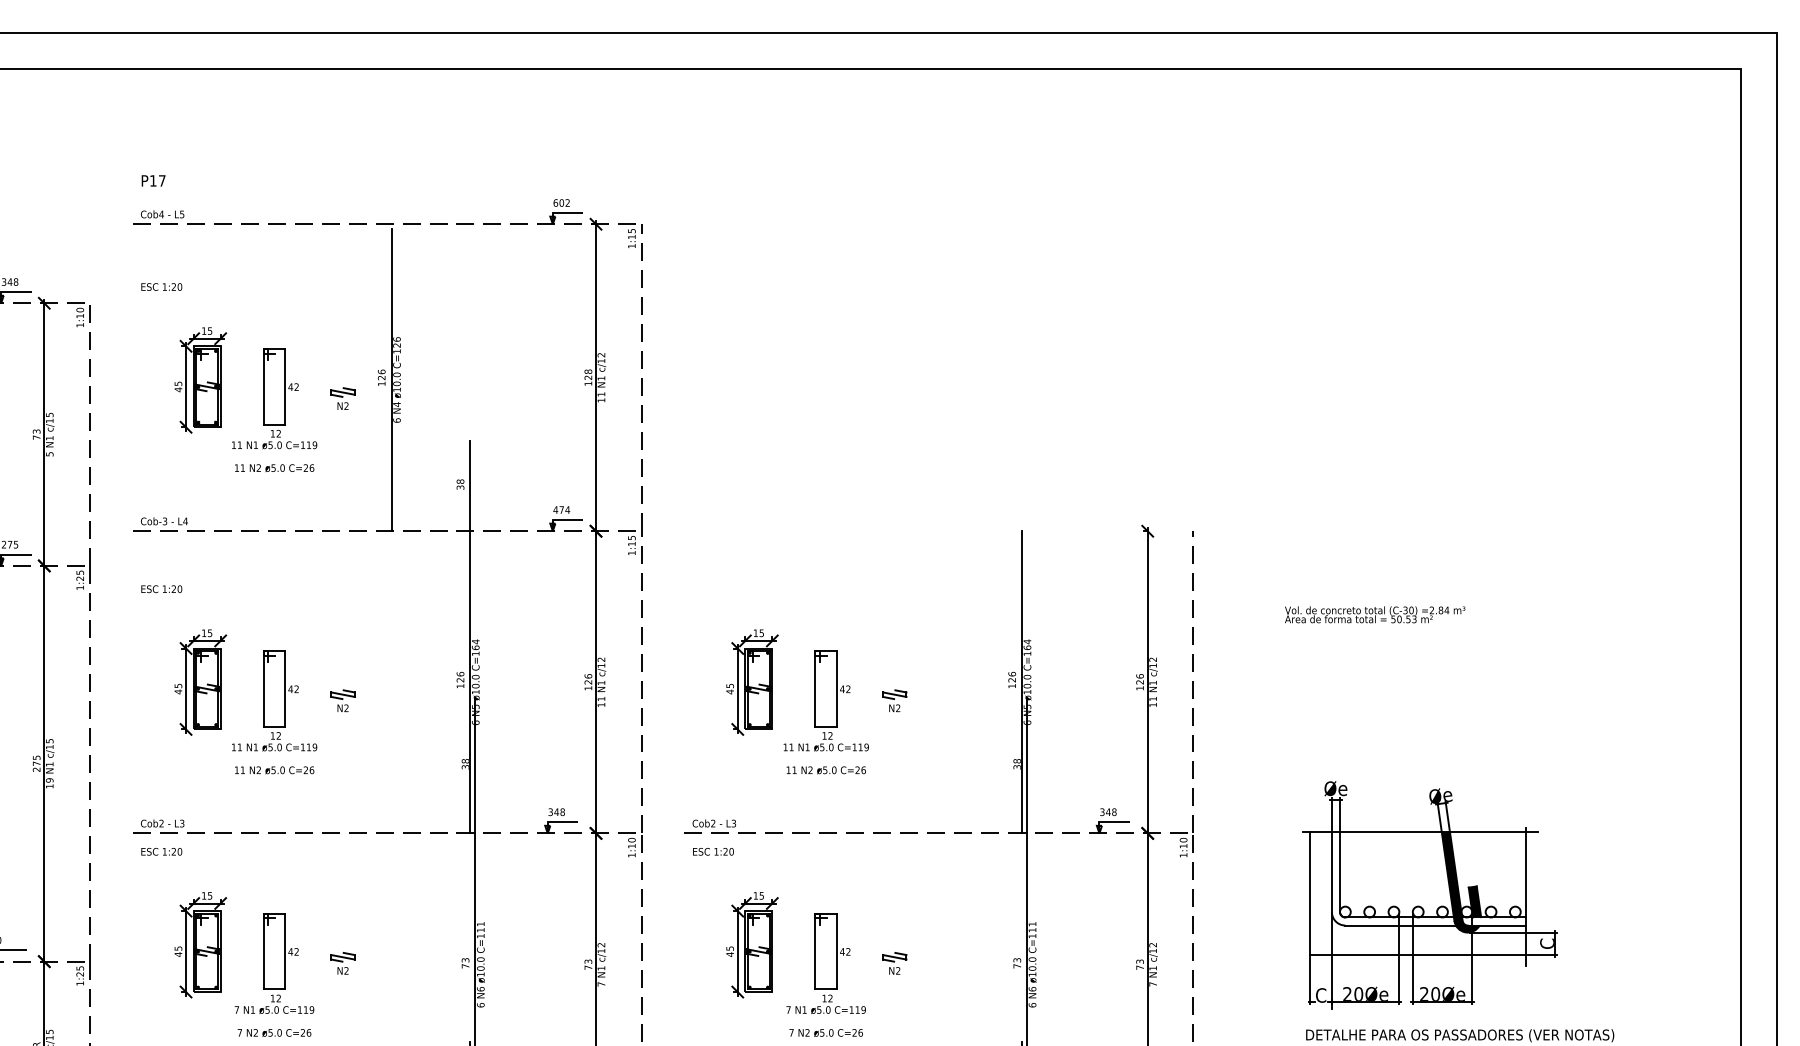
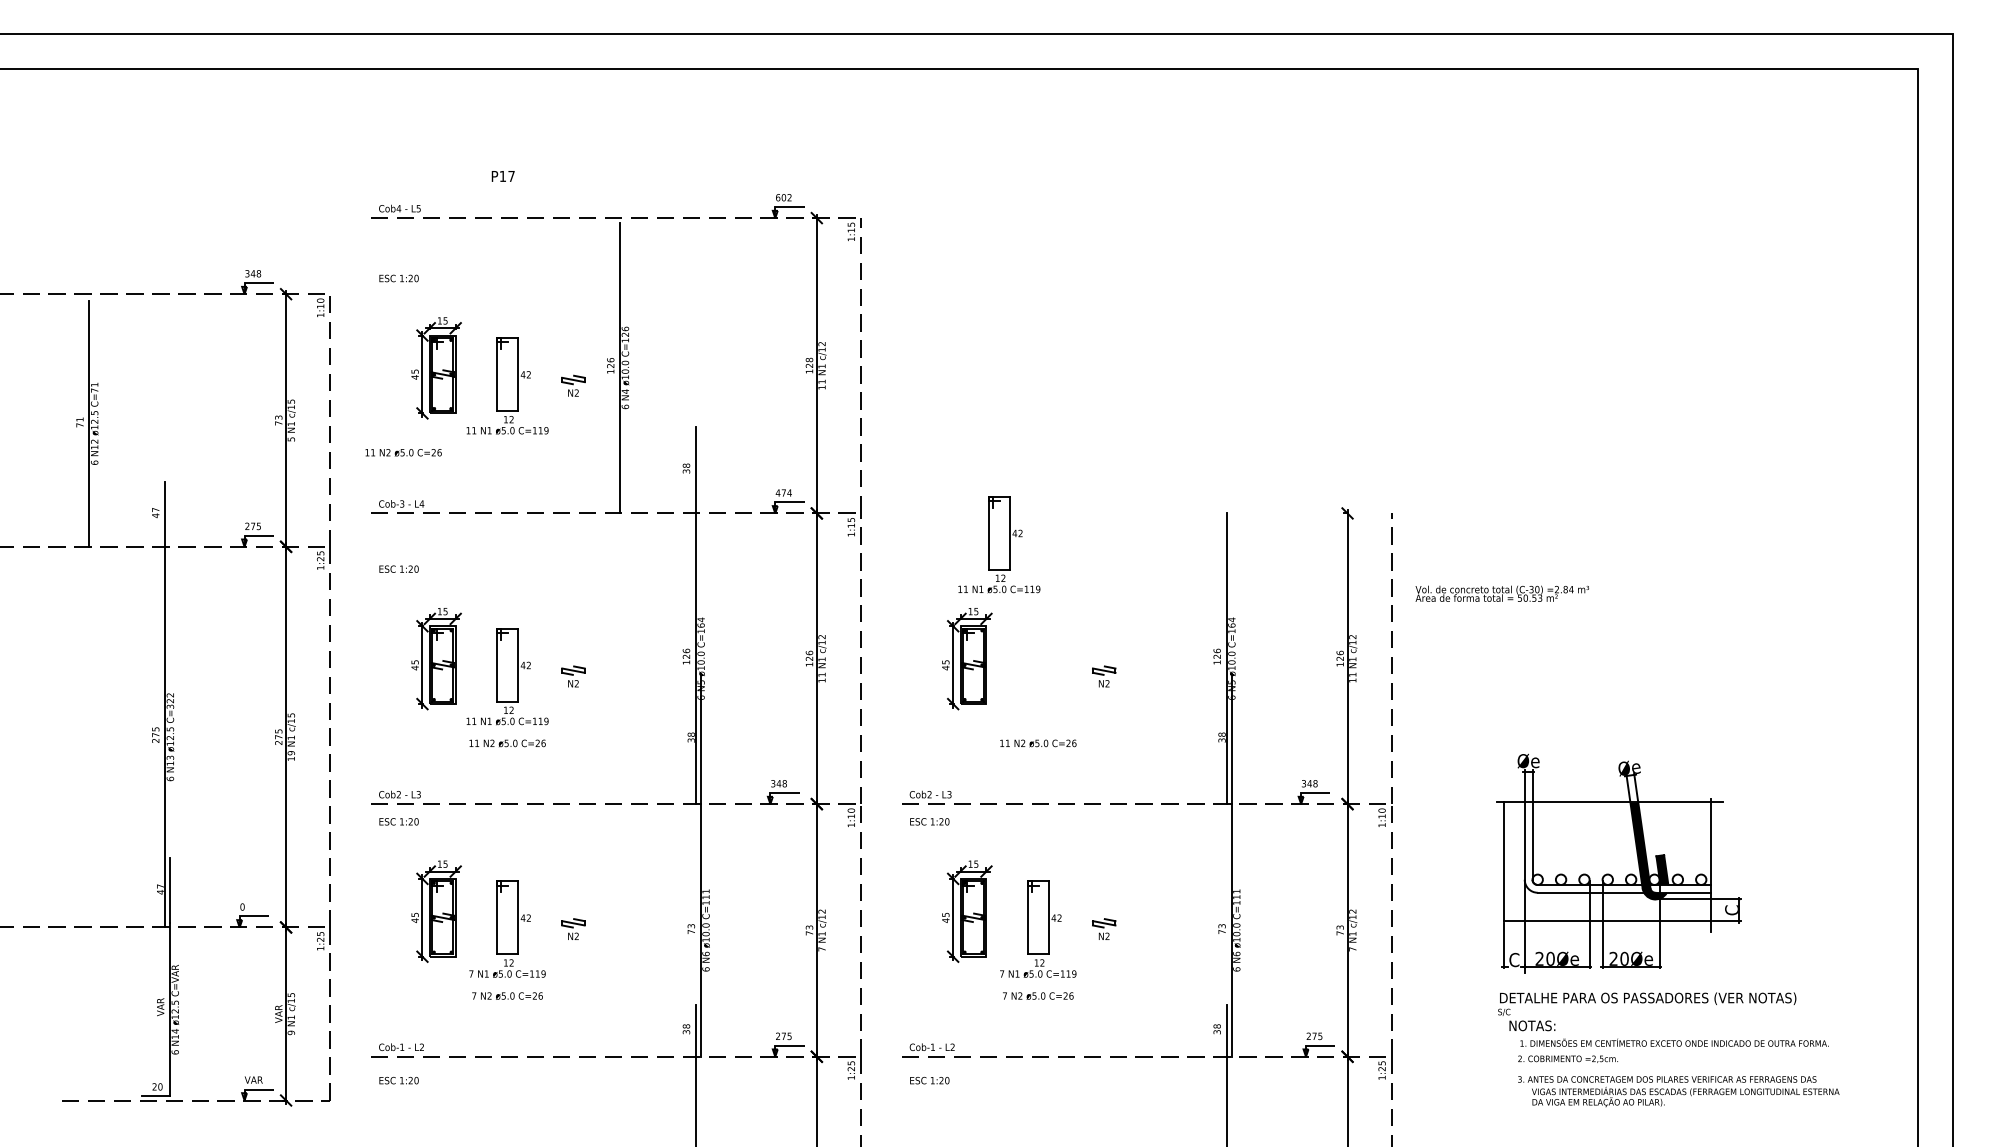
text: (152, 180) -> (502, 176), moved
text: (274, 467) -> (403, 452), moved
text: (1374, 614) -> (1501, 593), moved
part: (826, 700) -> (999, 544), moved

